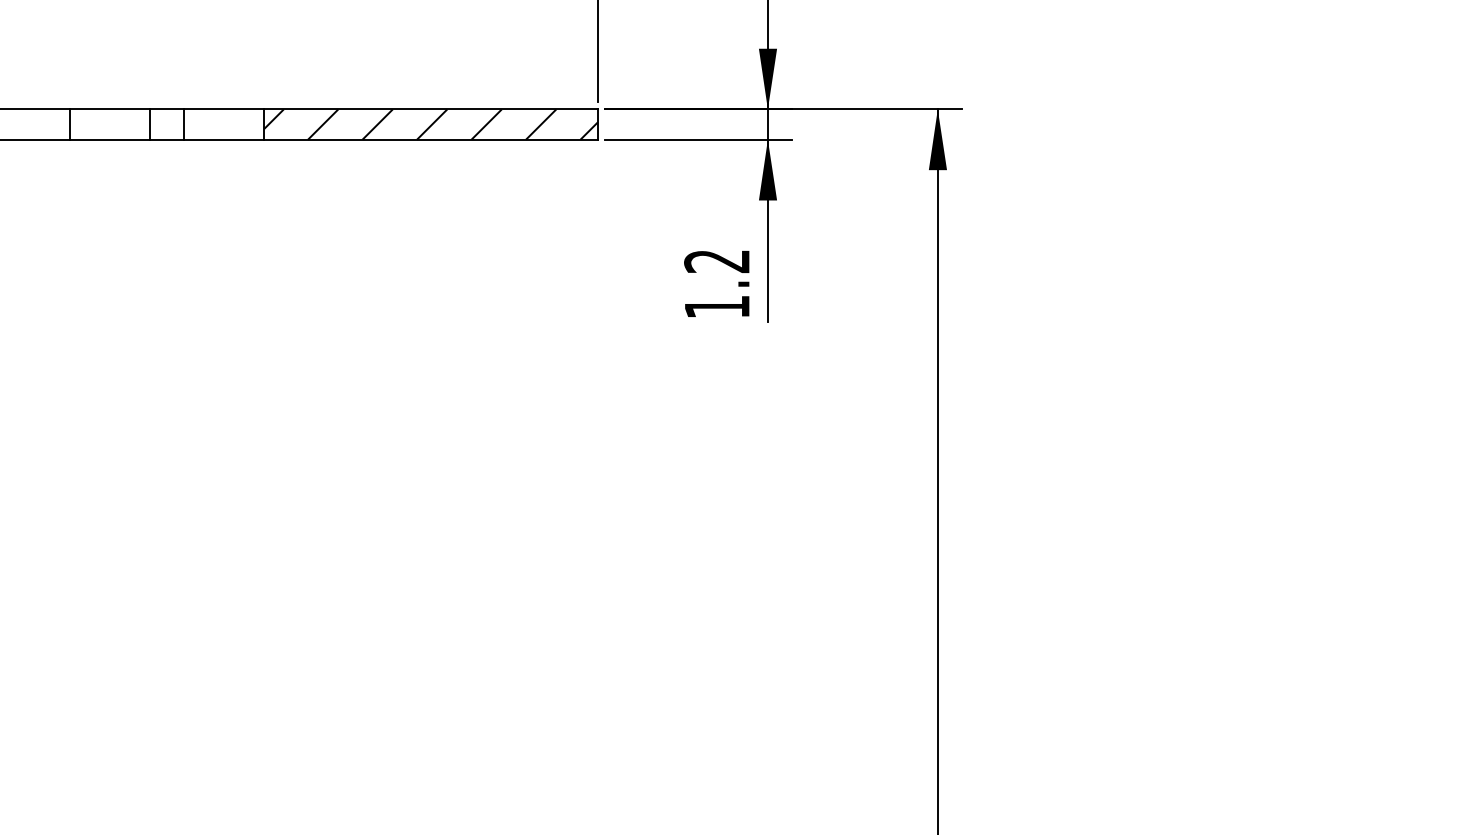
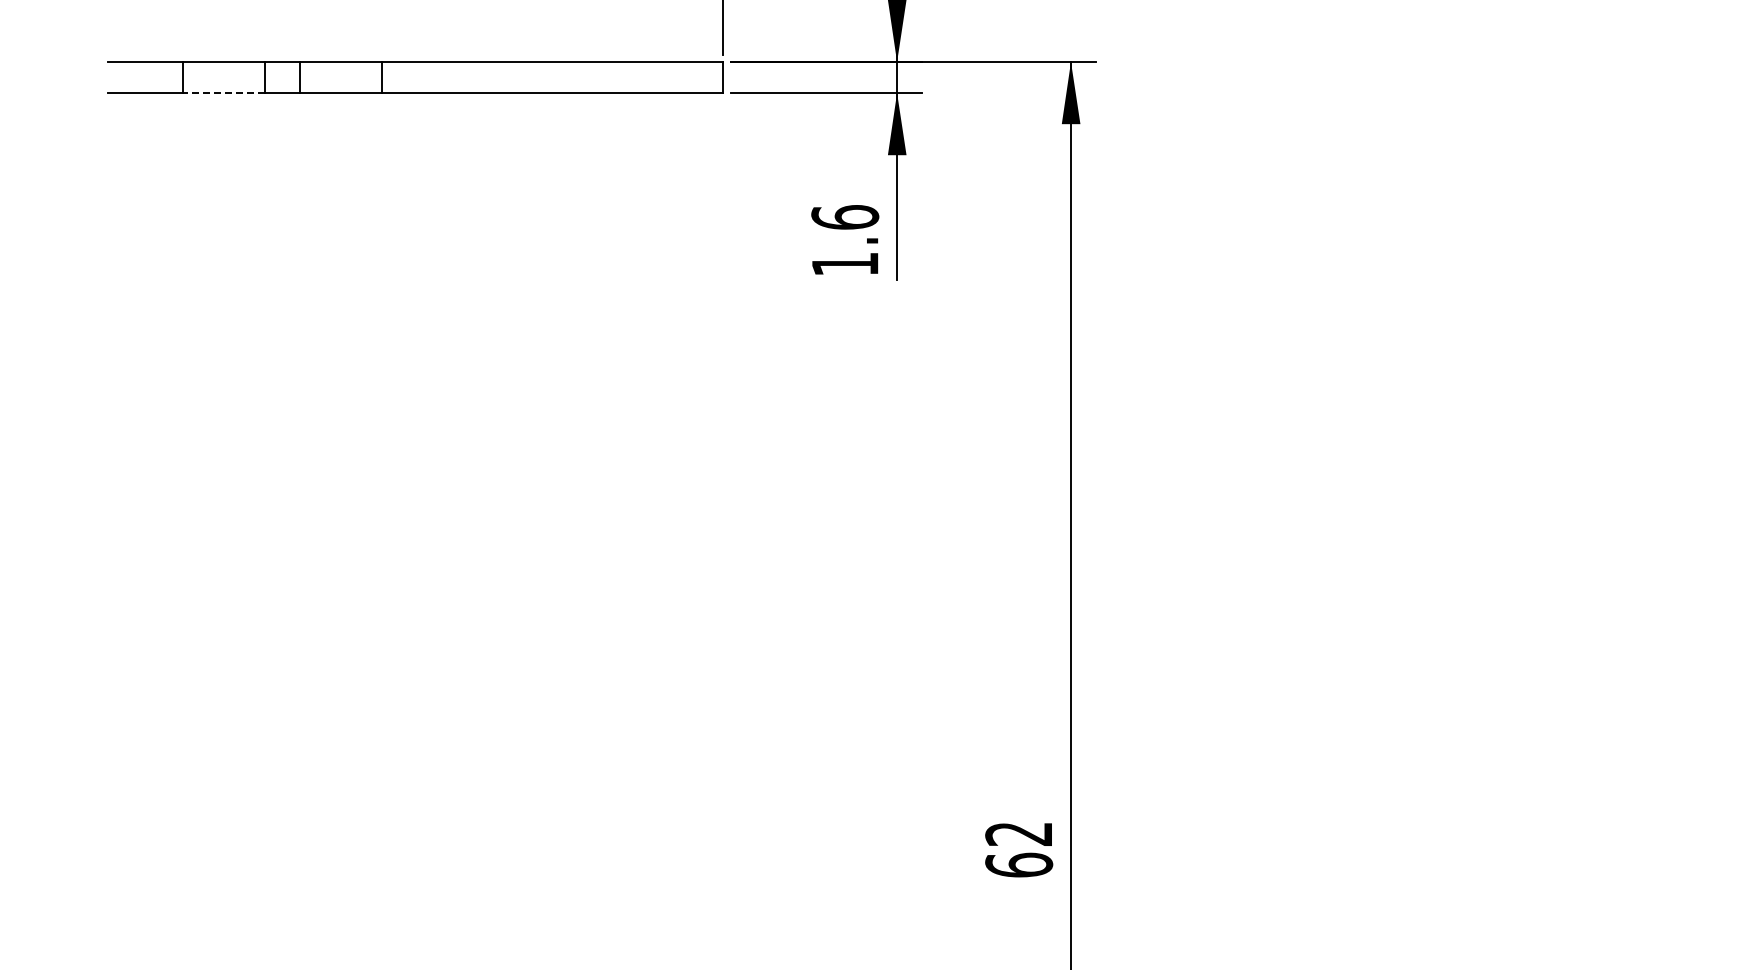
hatch: (431, 124) -> (552, 77), removed
line: (109, 140) -> (223, 93), solid -> dashed
text: (717, 261) -> (845, 217), 1.2 -> 1.6

